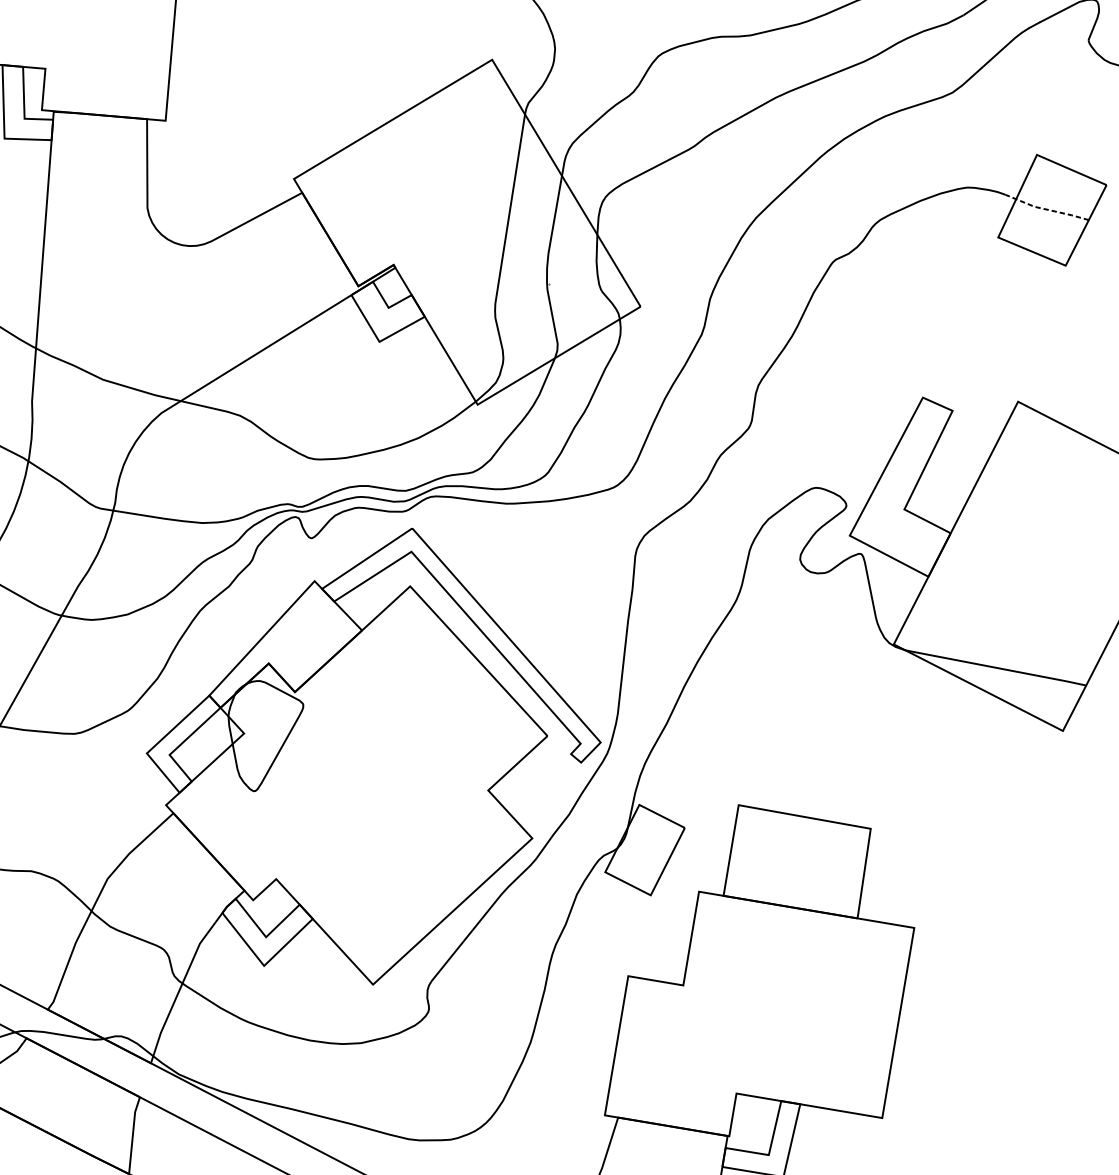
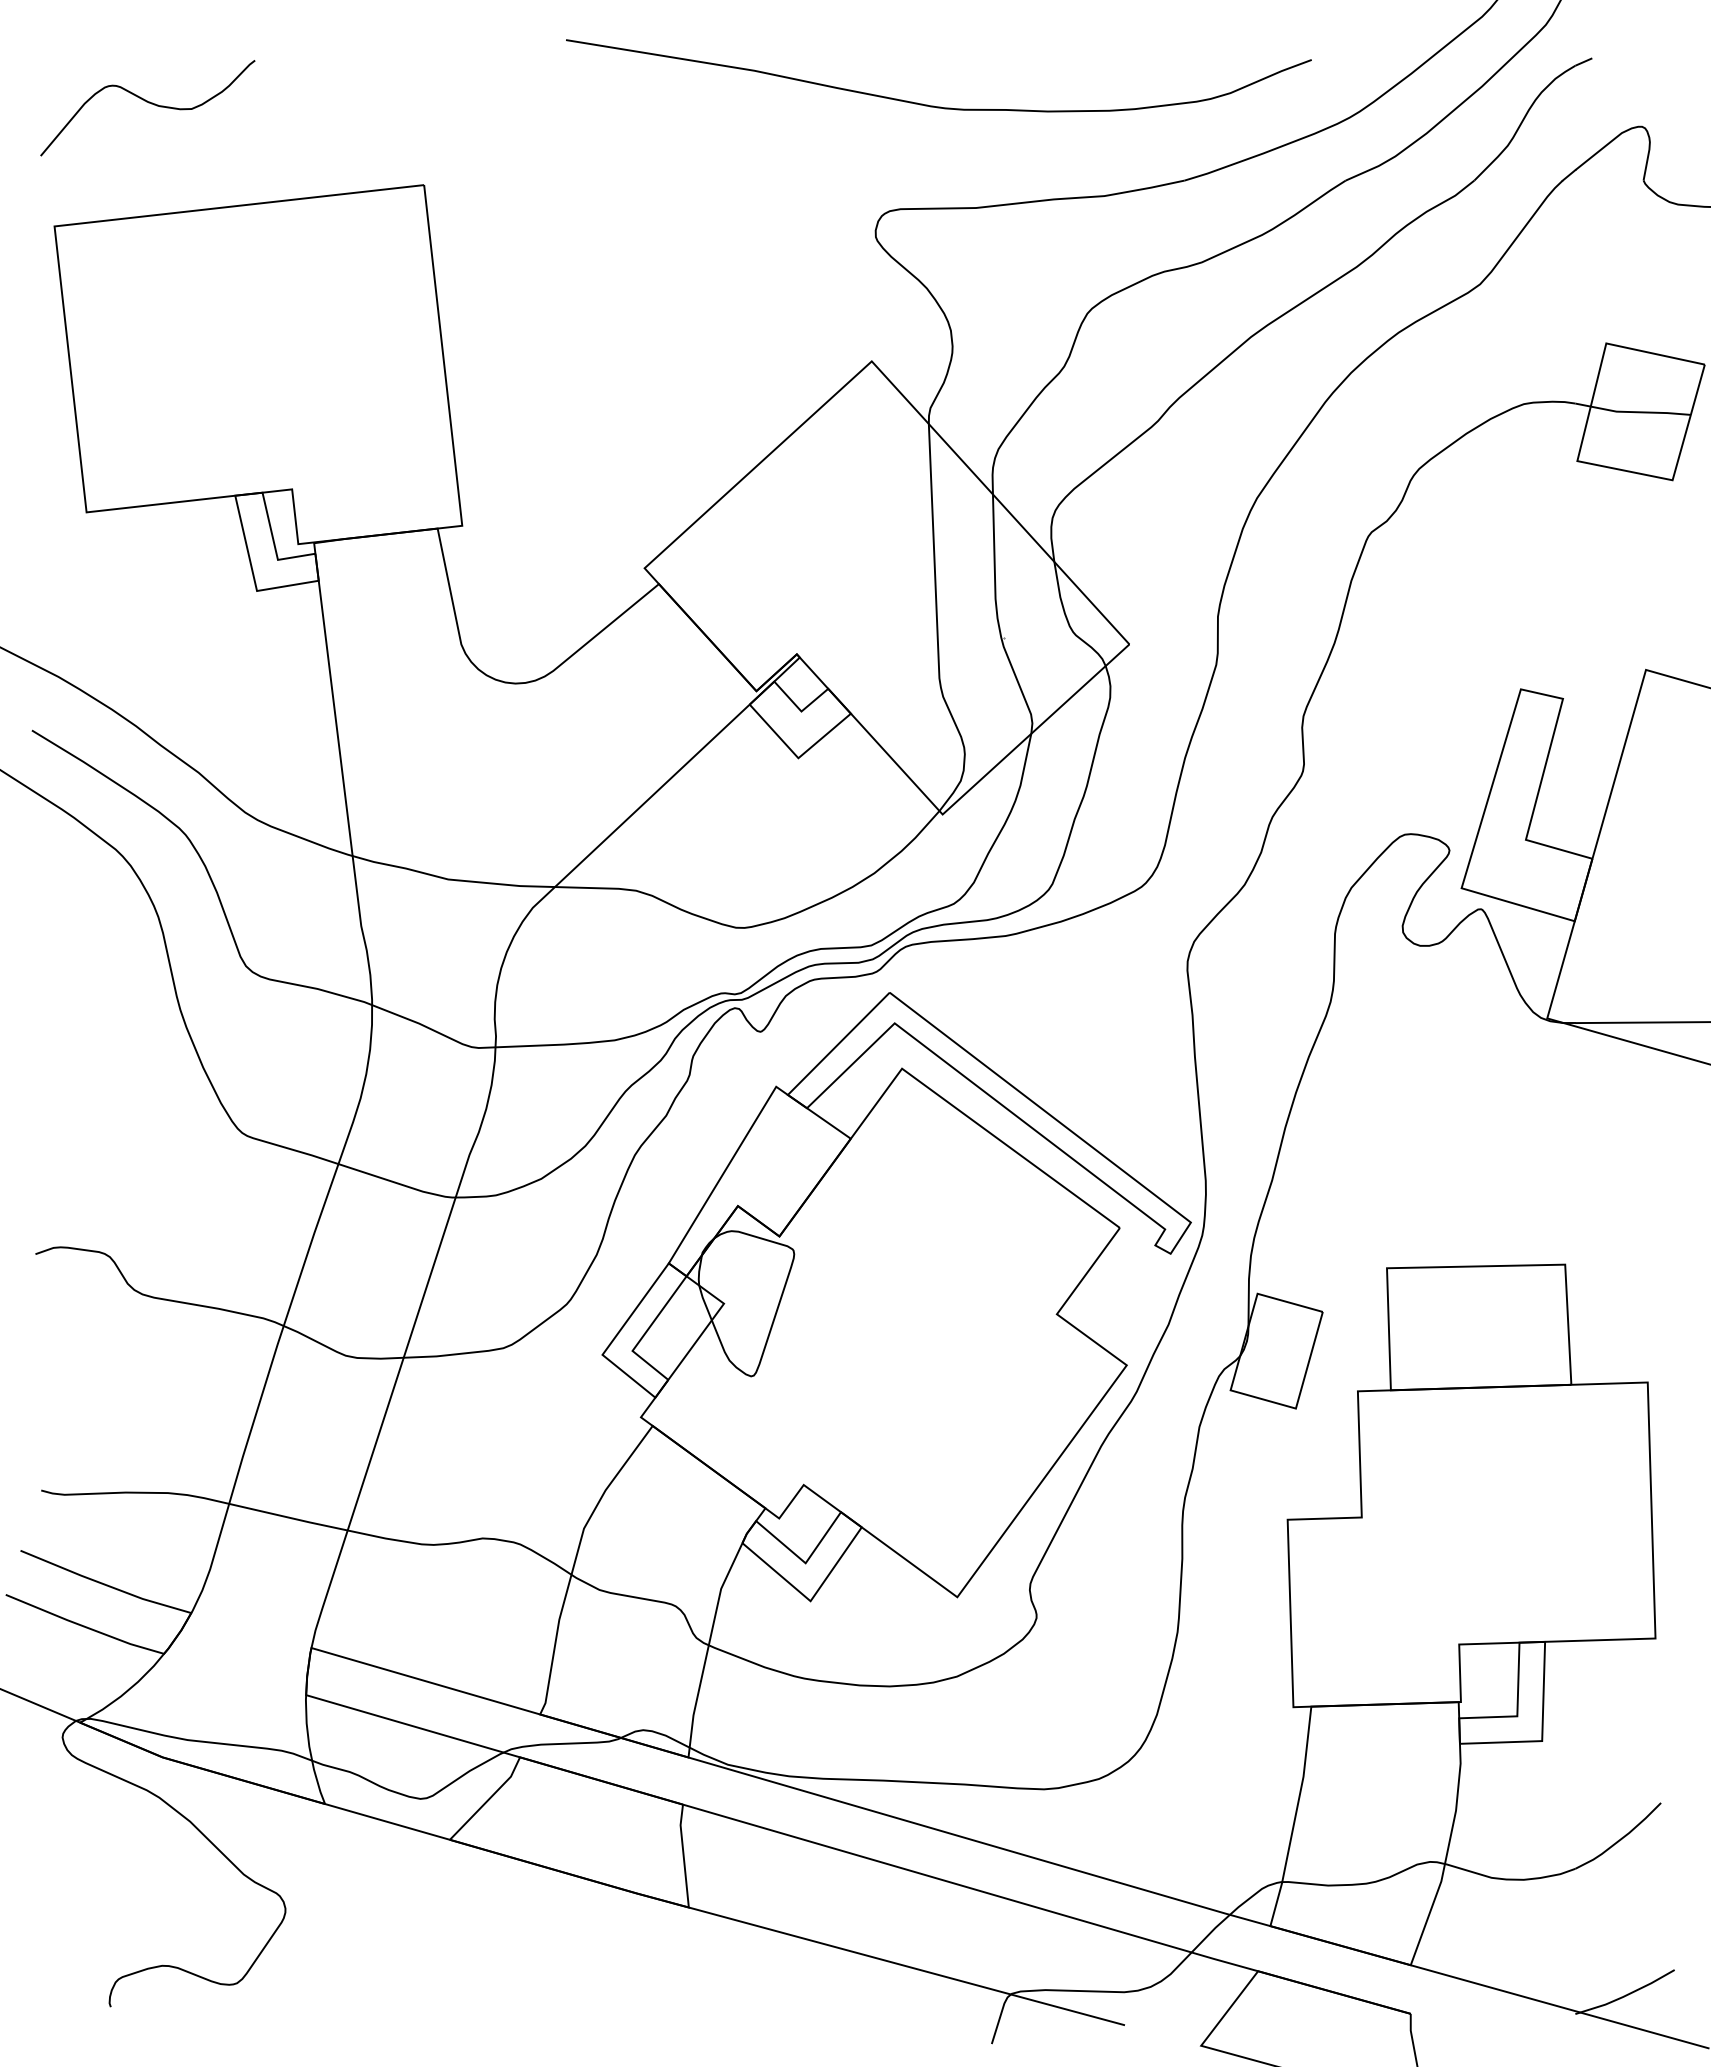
line: (1046, 209) -> (1632, 412), dashed -> solid

